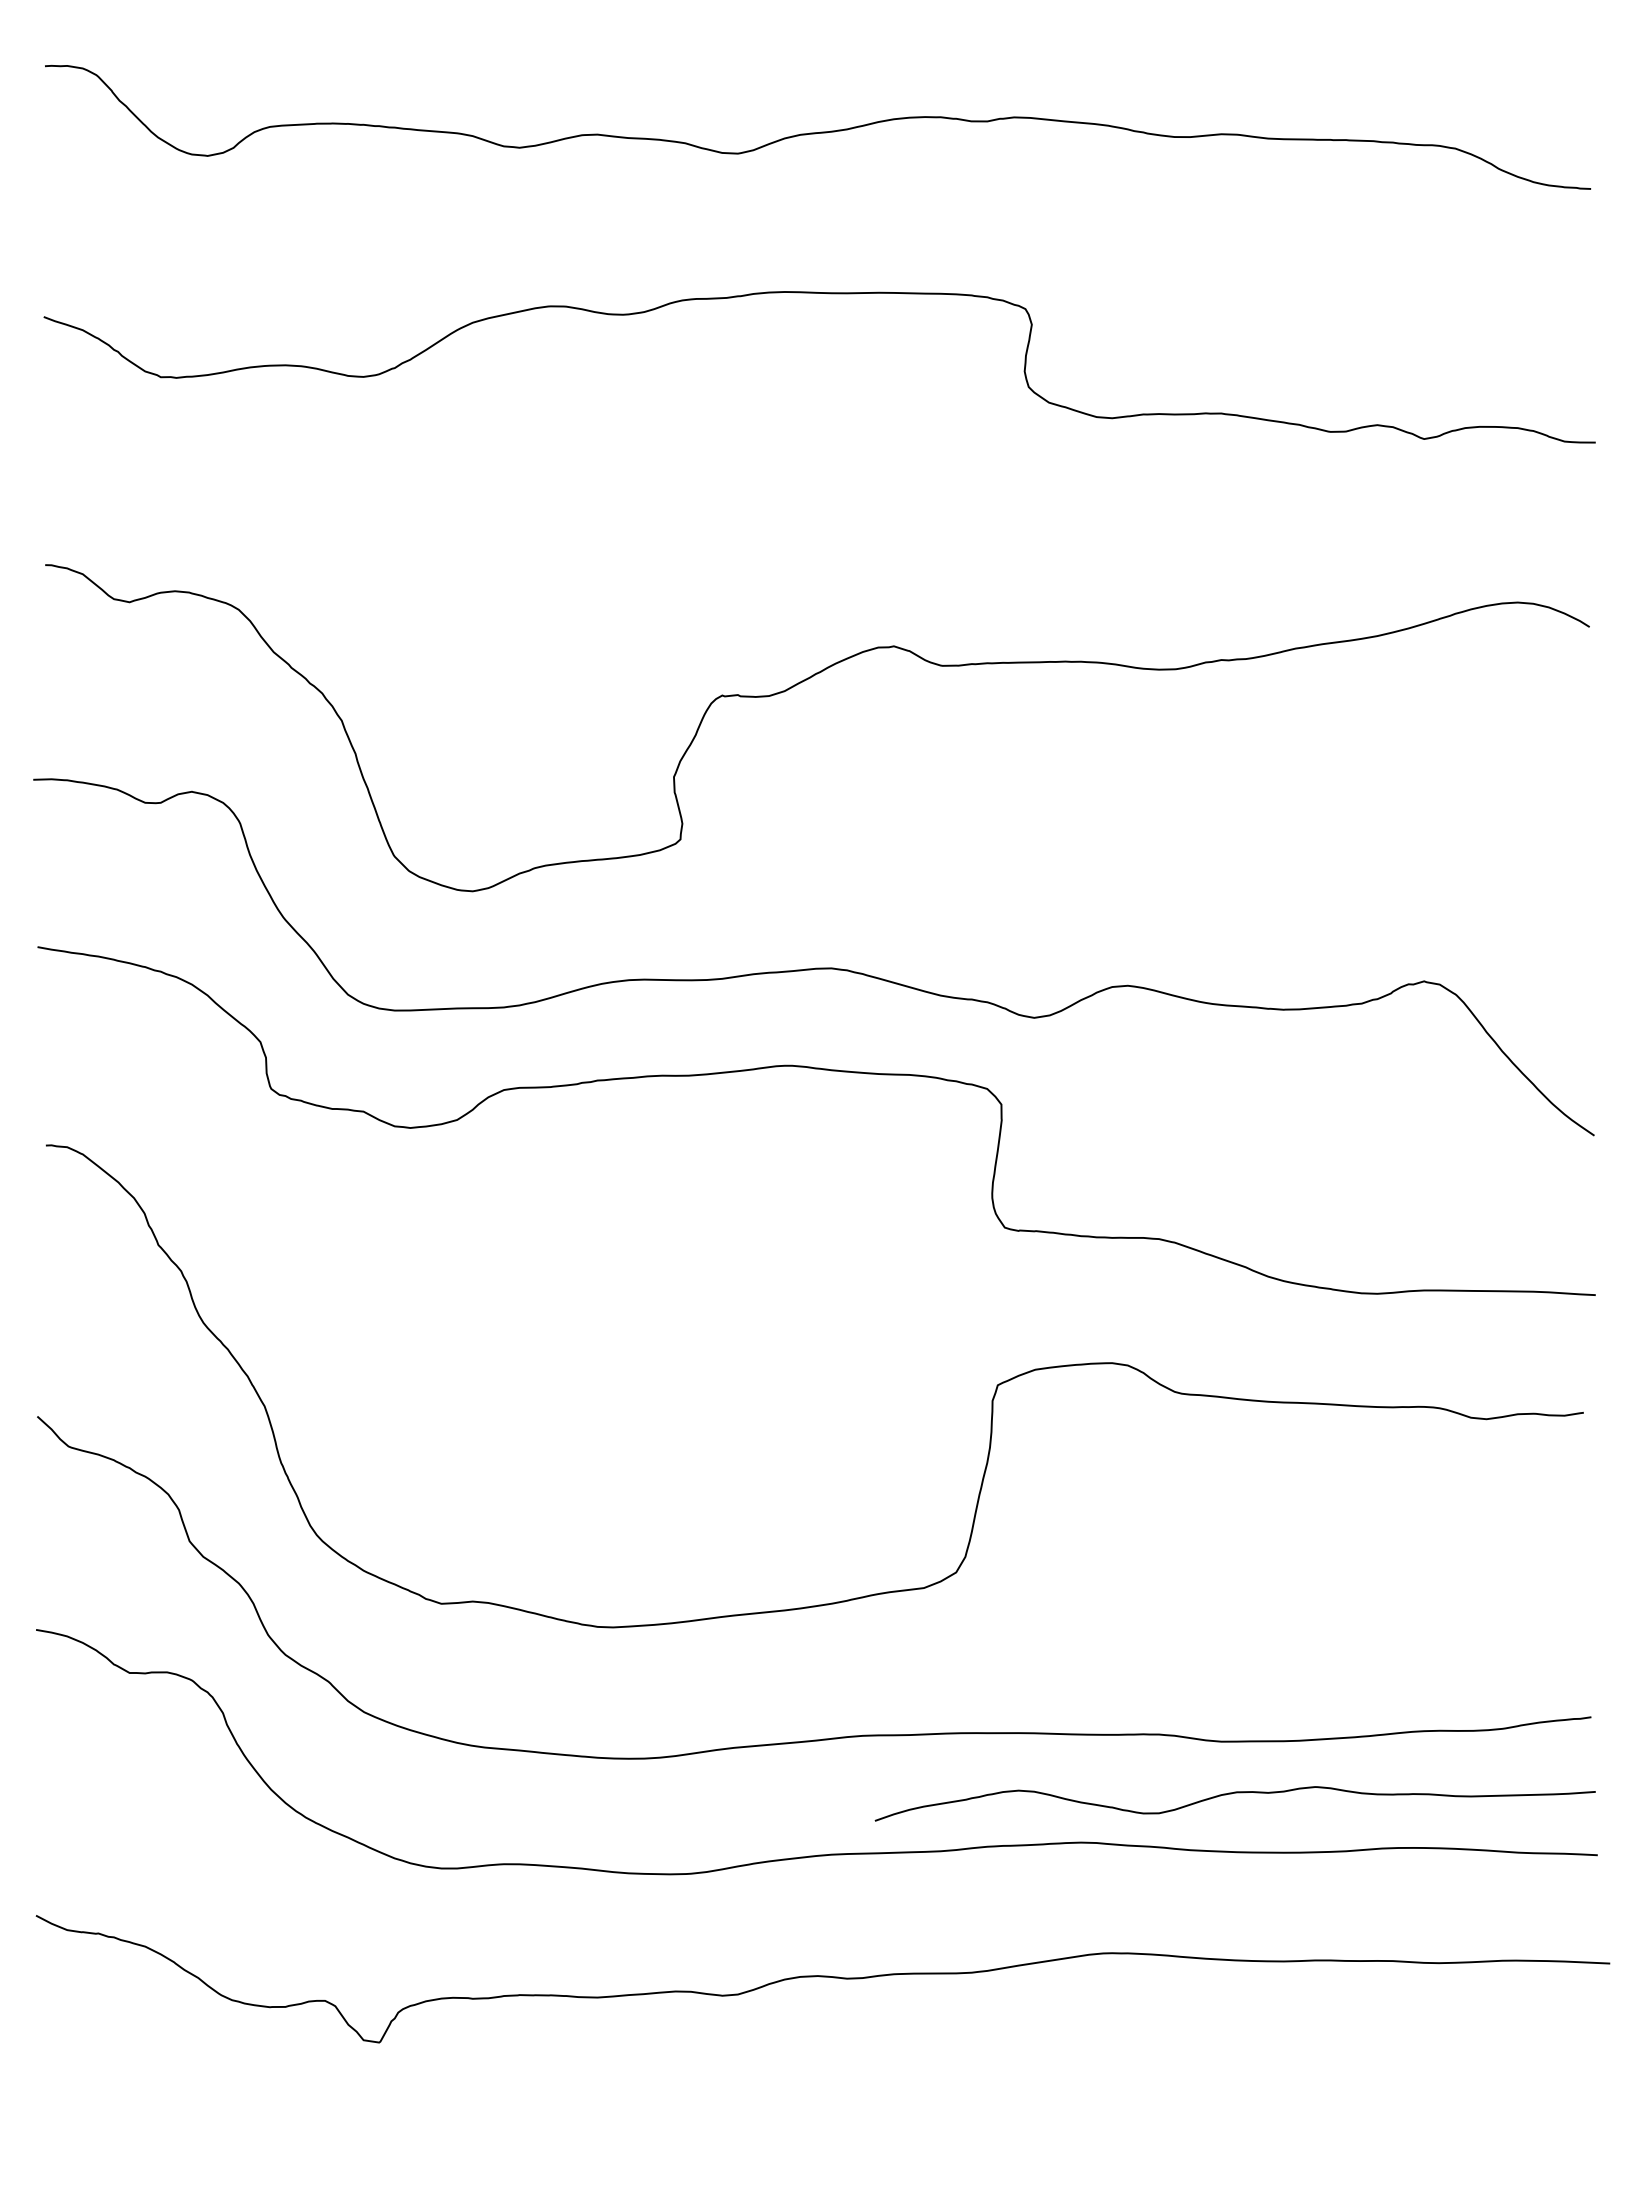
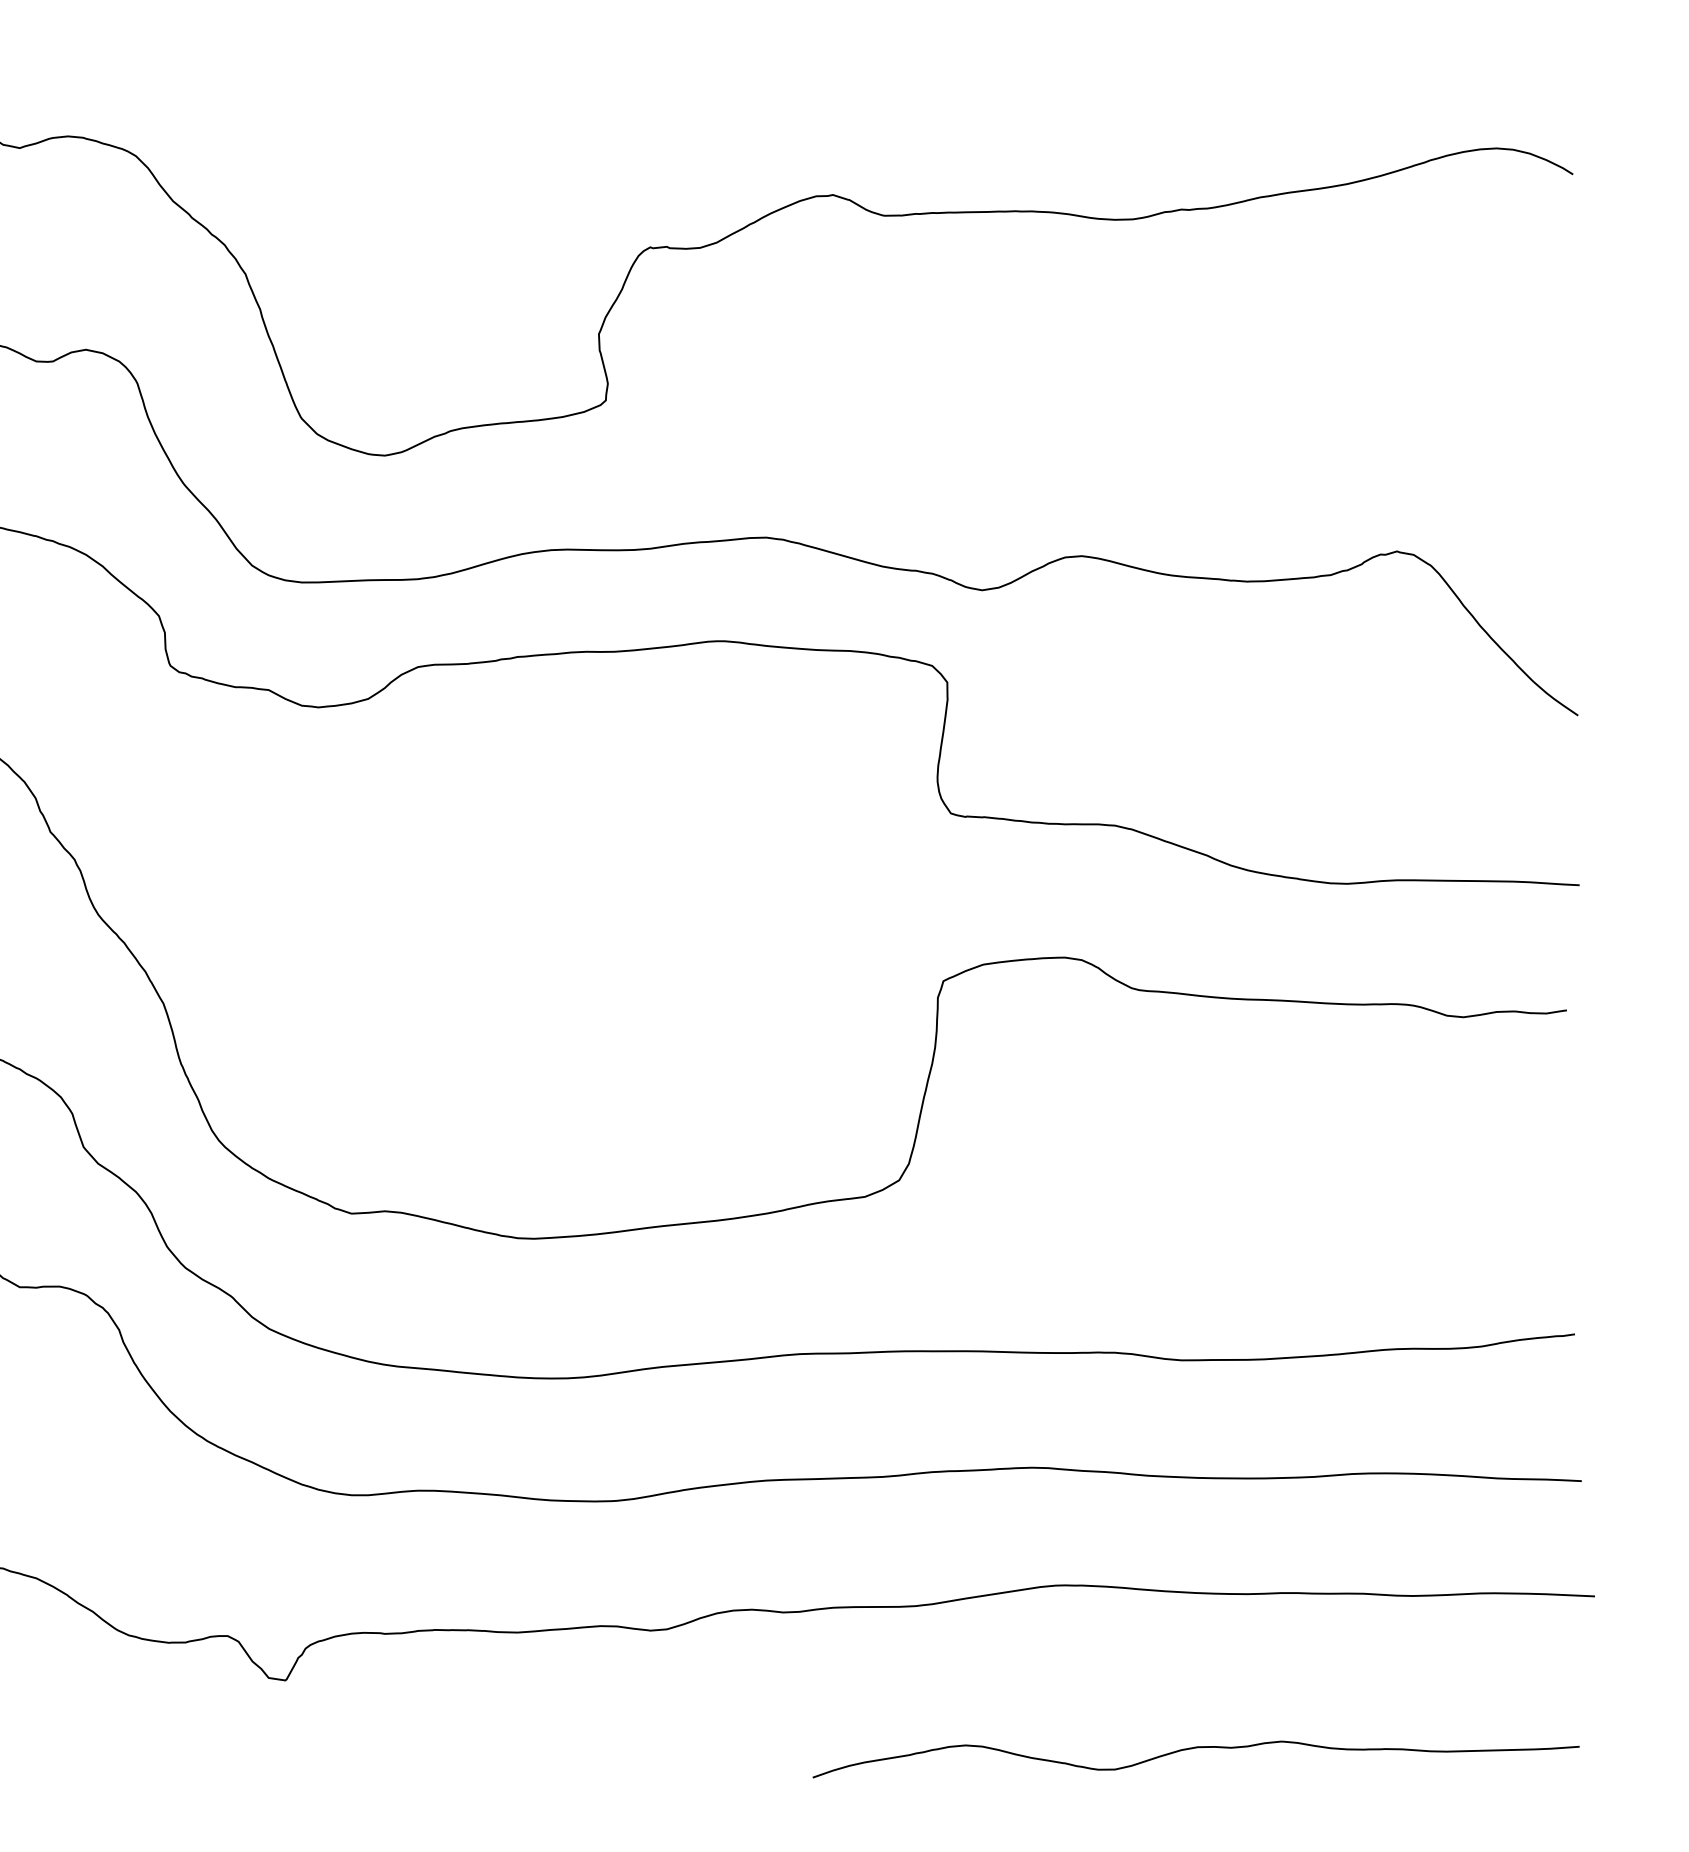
curve: (1231, 1794) -> (1192, 1749), moved

